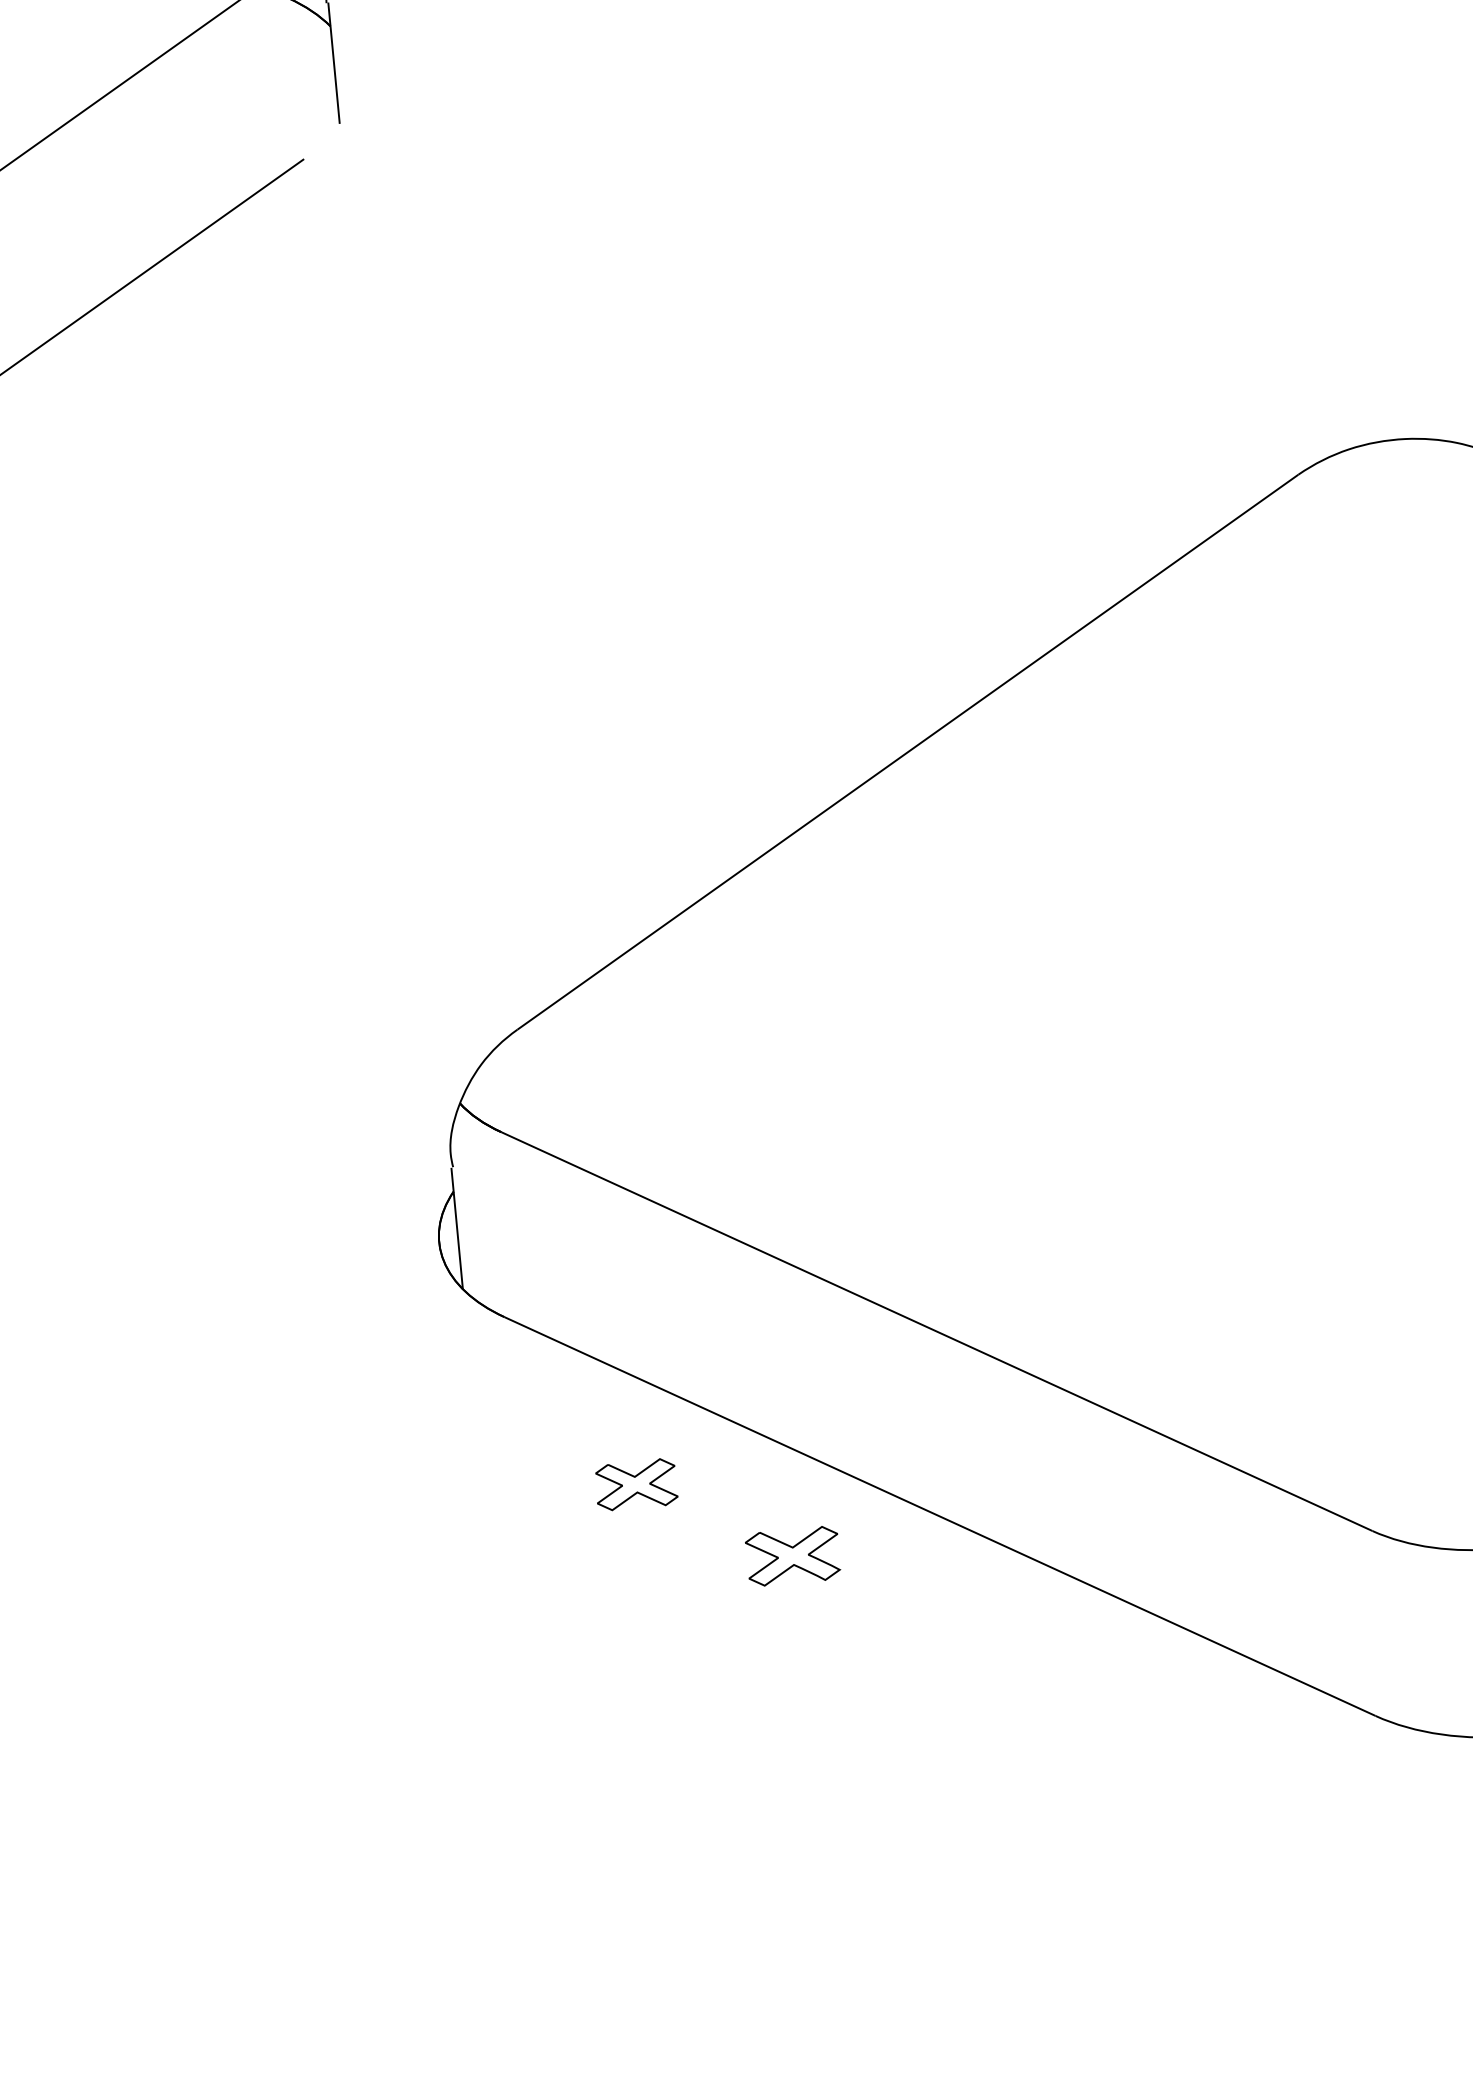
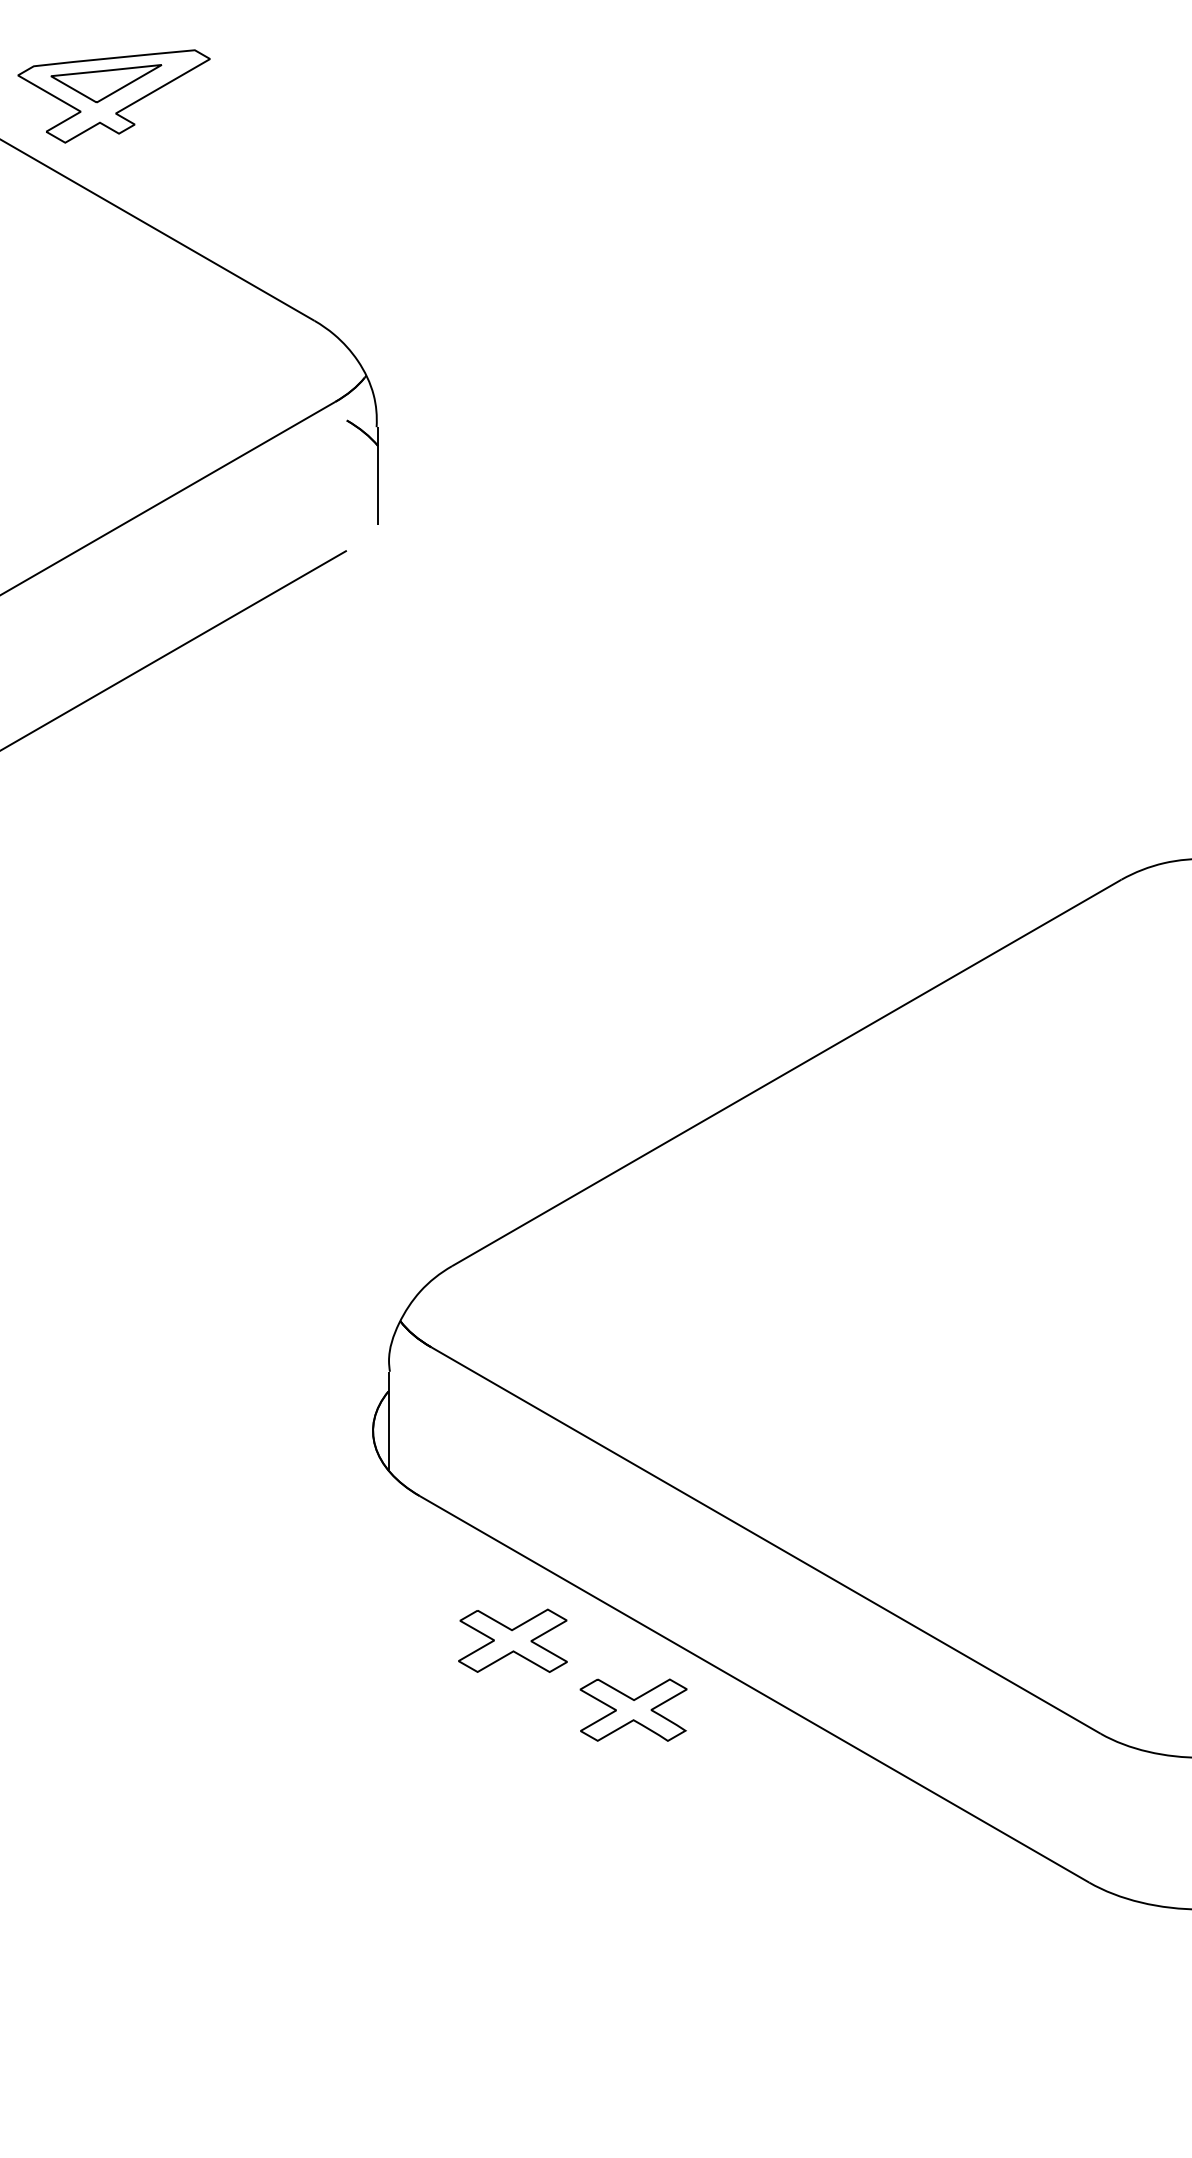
part: (635, 1484) -> (512, 1640), size x1.67
part: (793, 1555) -> (633, 1709), size x1.43

